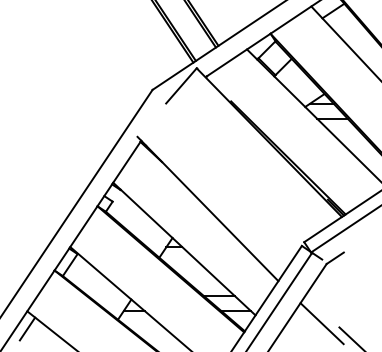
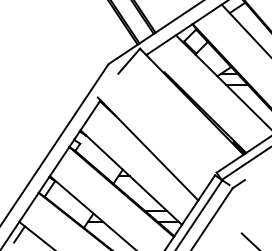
line: (321, 323) -> (229, 230), removed

